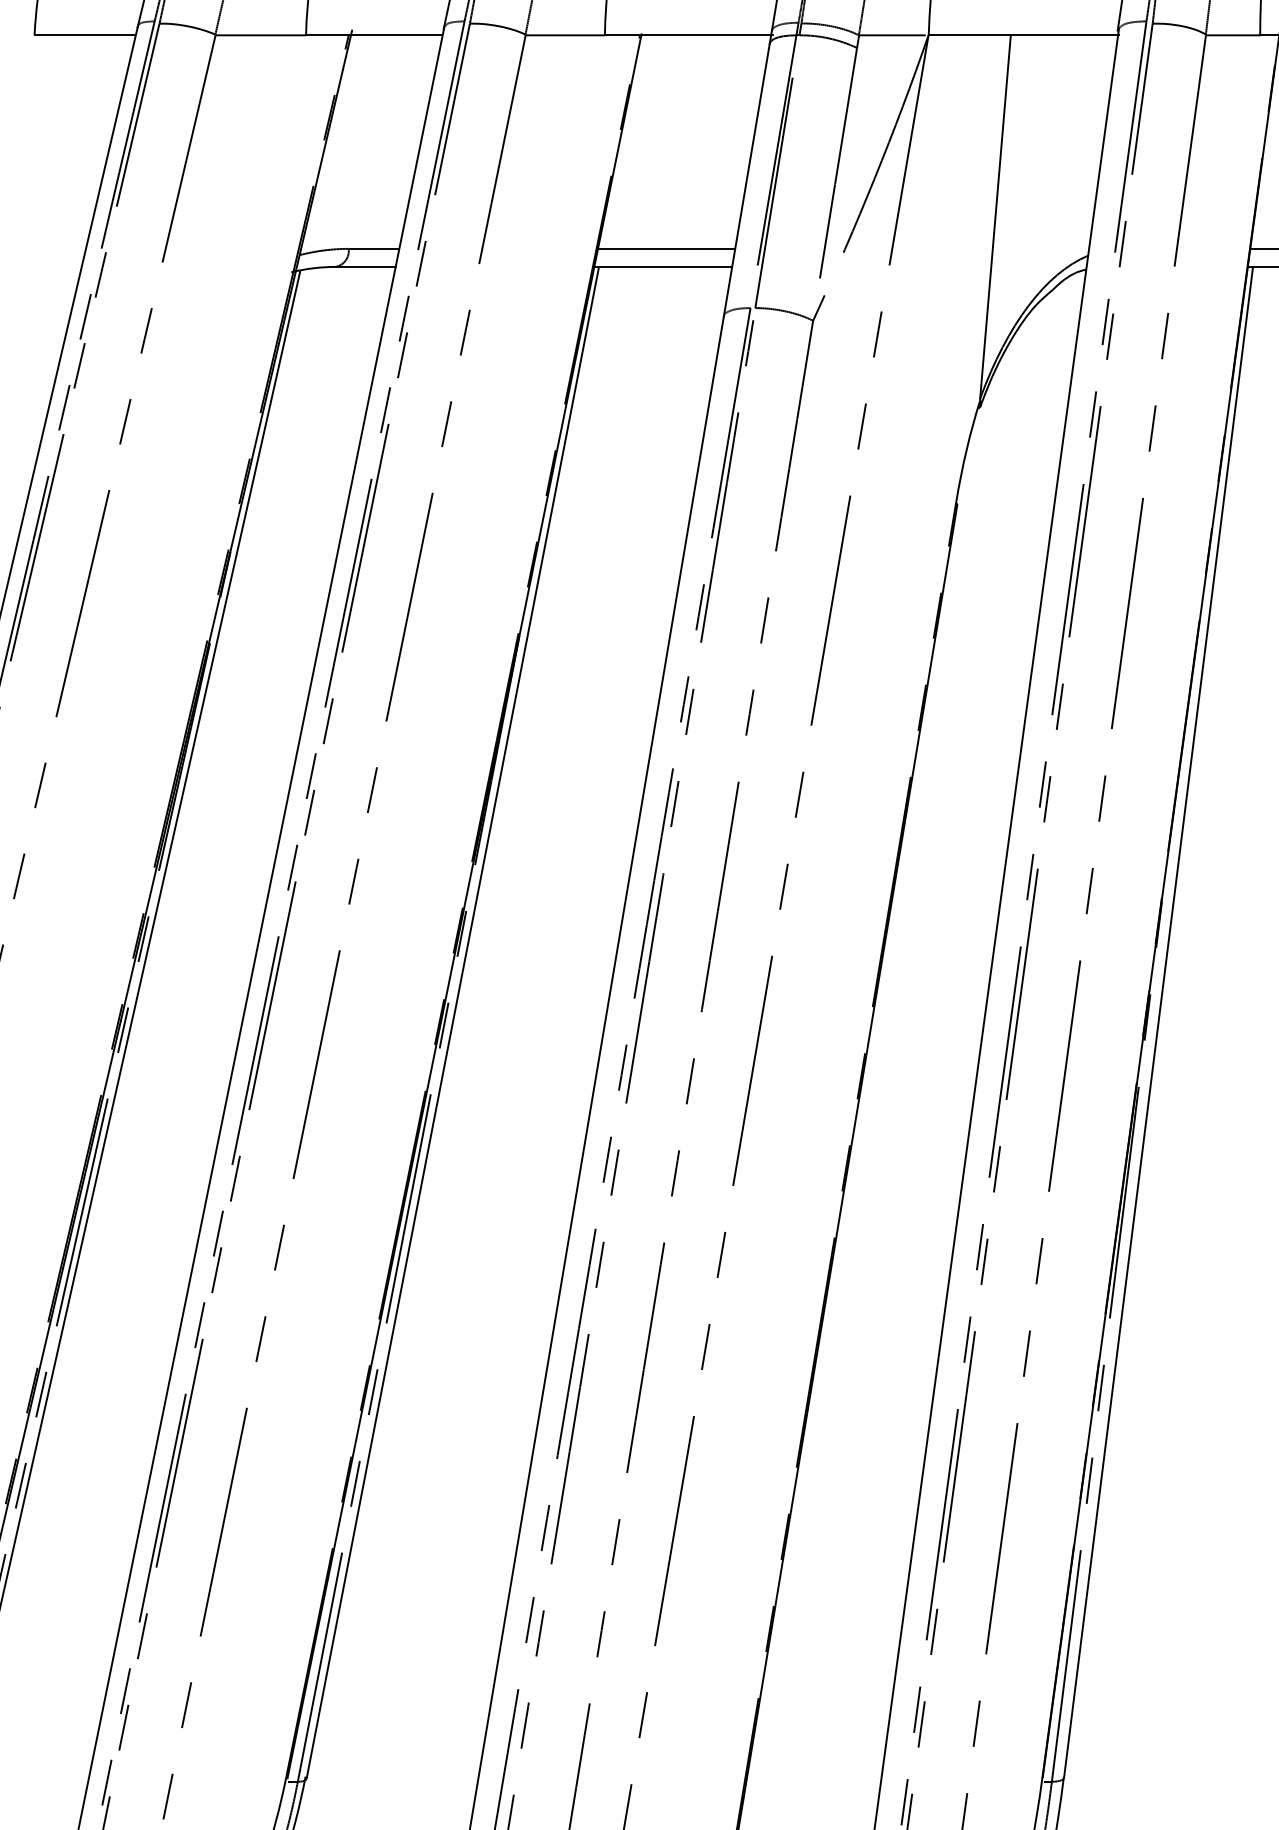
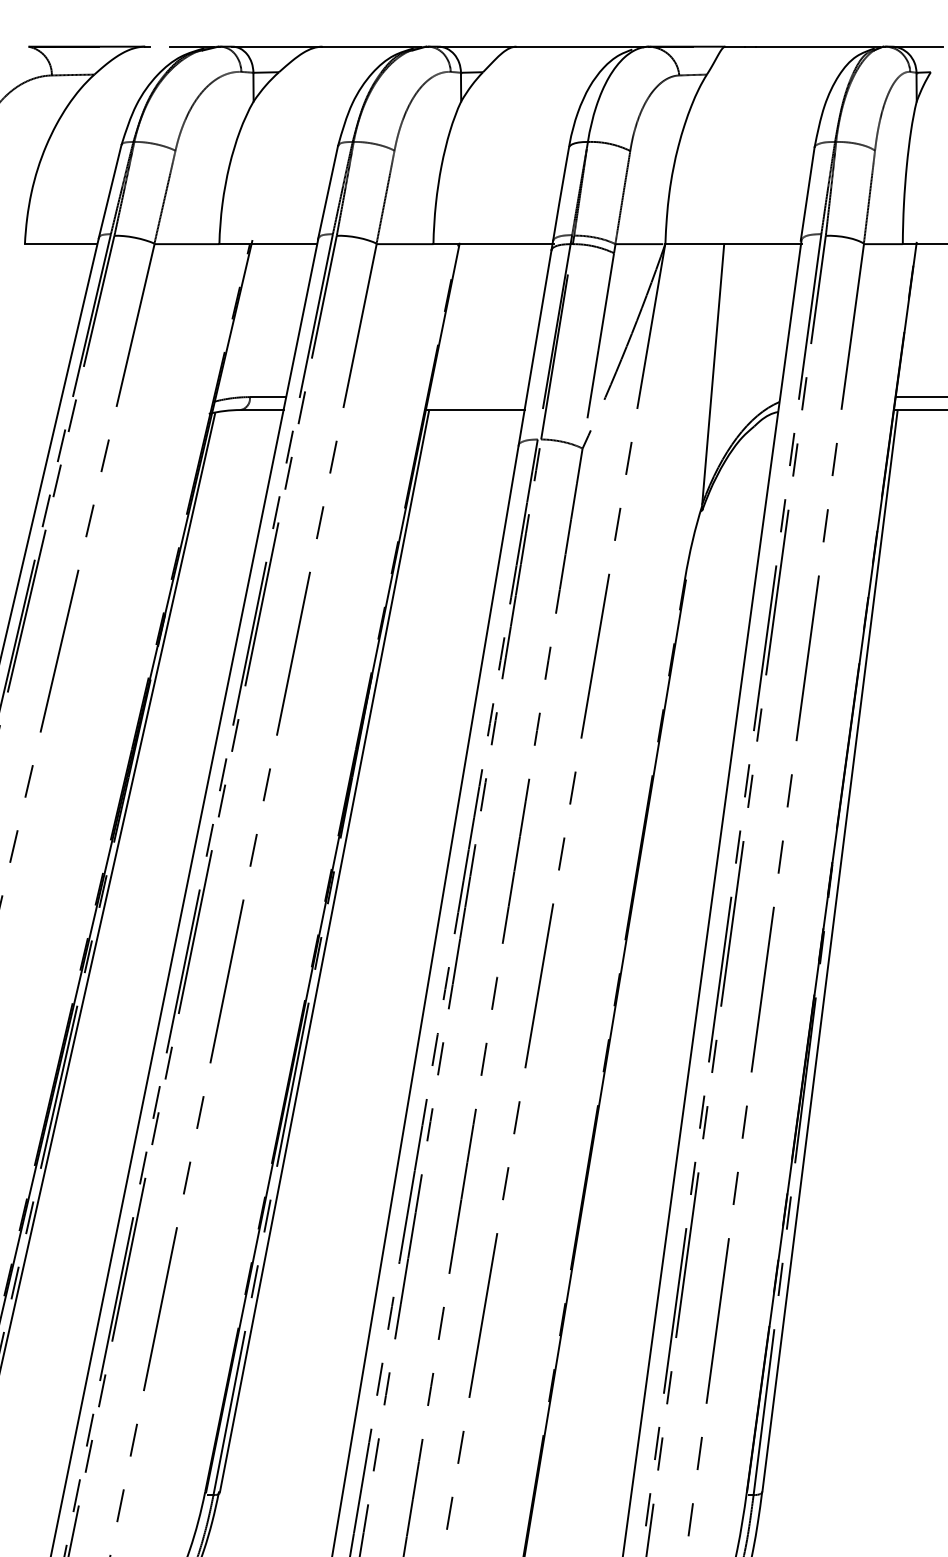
line: (666, 249) -> (477, 397), removed

